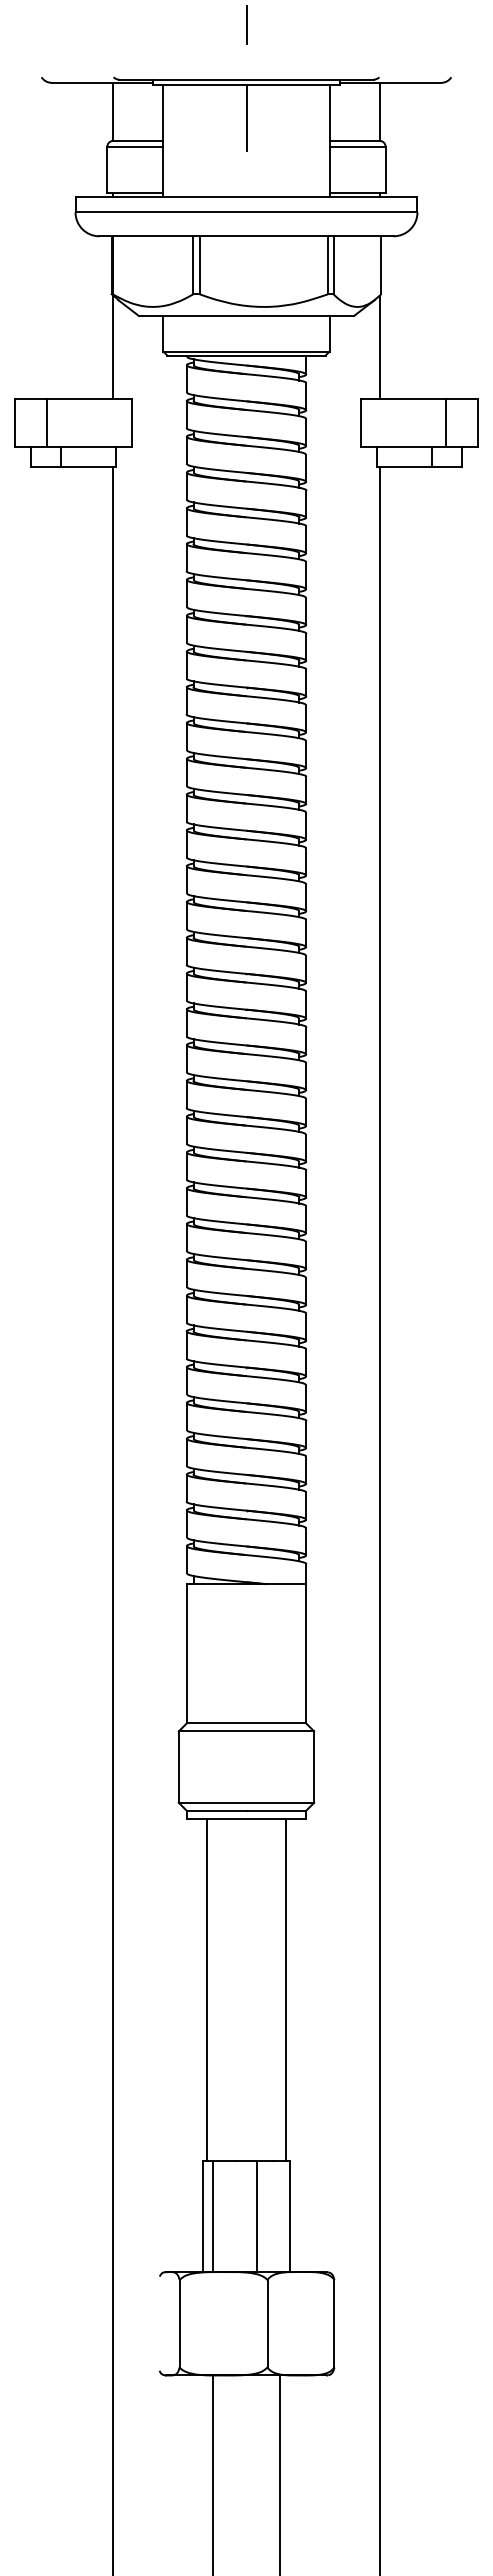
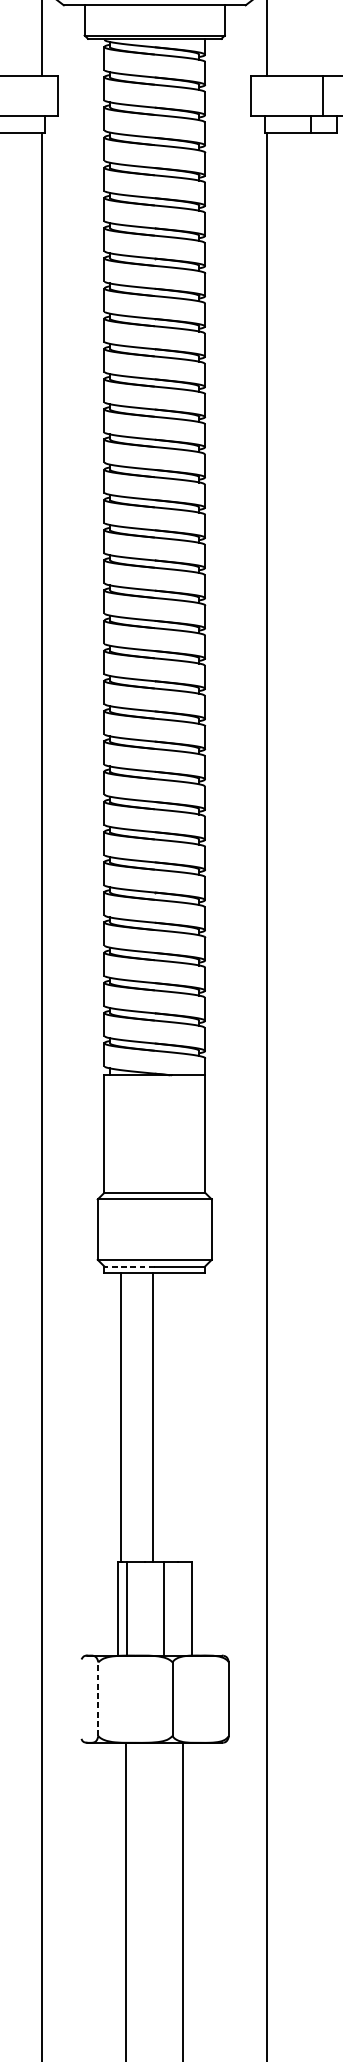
line: (216, 1810) -> (129, 1266), solid -> dashed
line: (286, 1989) -> (153, 1417), moved
line: (179, 2323) -> (98, 1699), solid -> dashed

